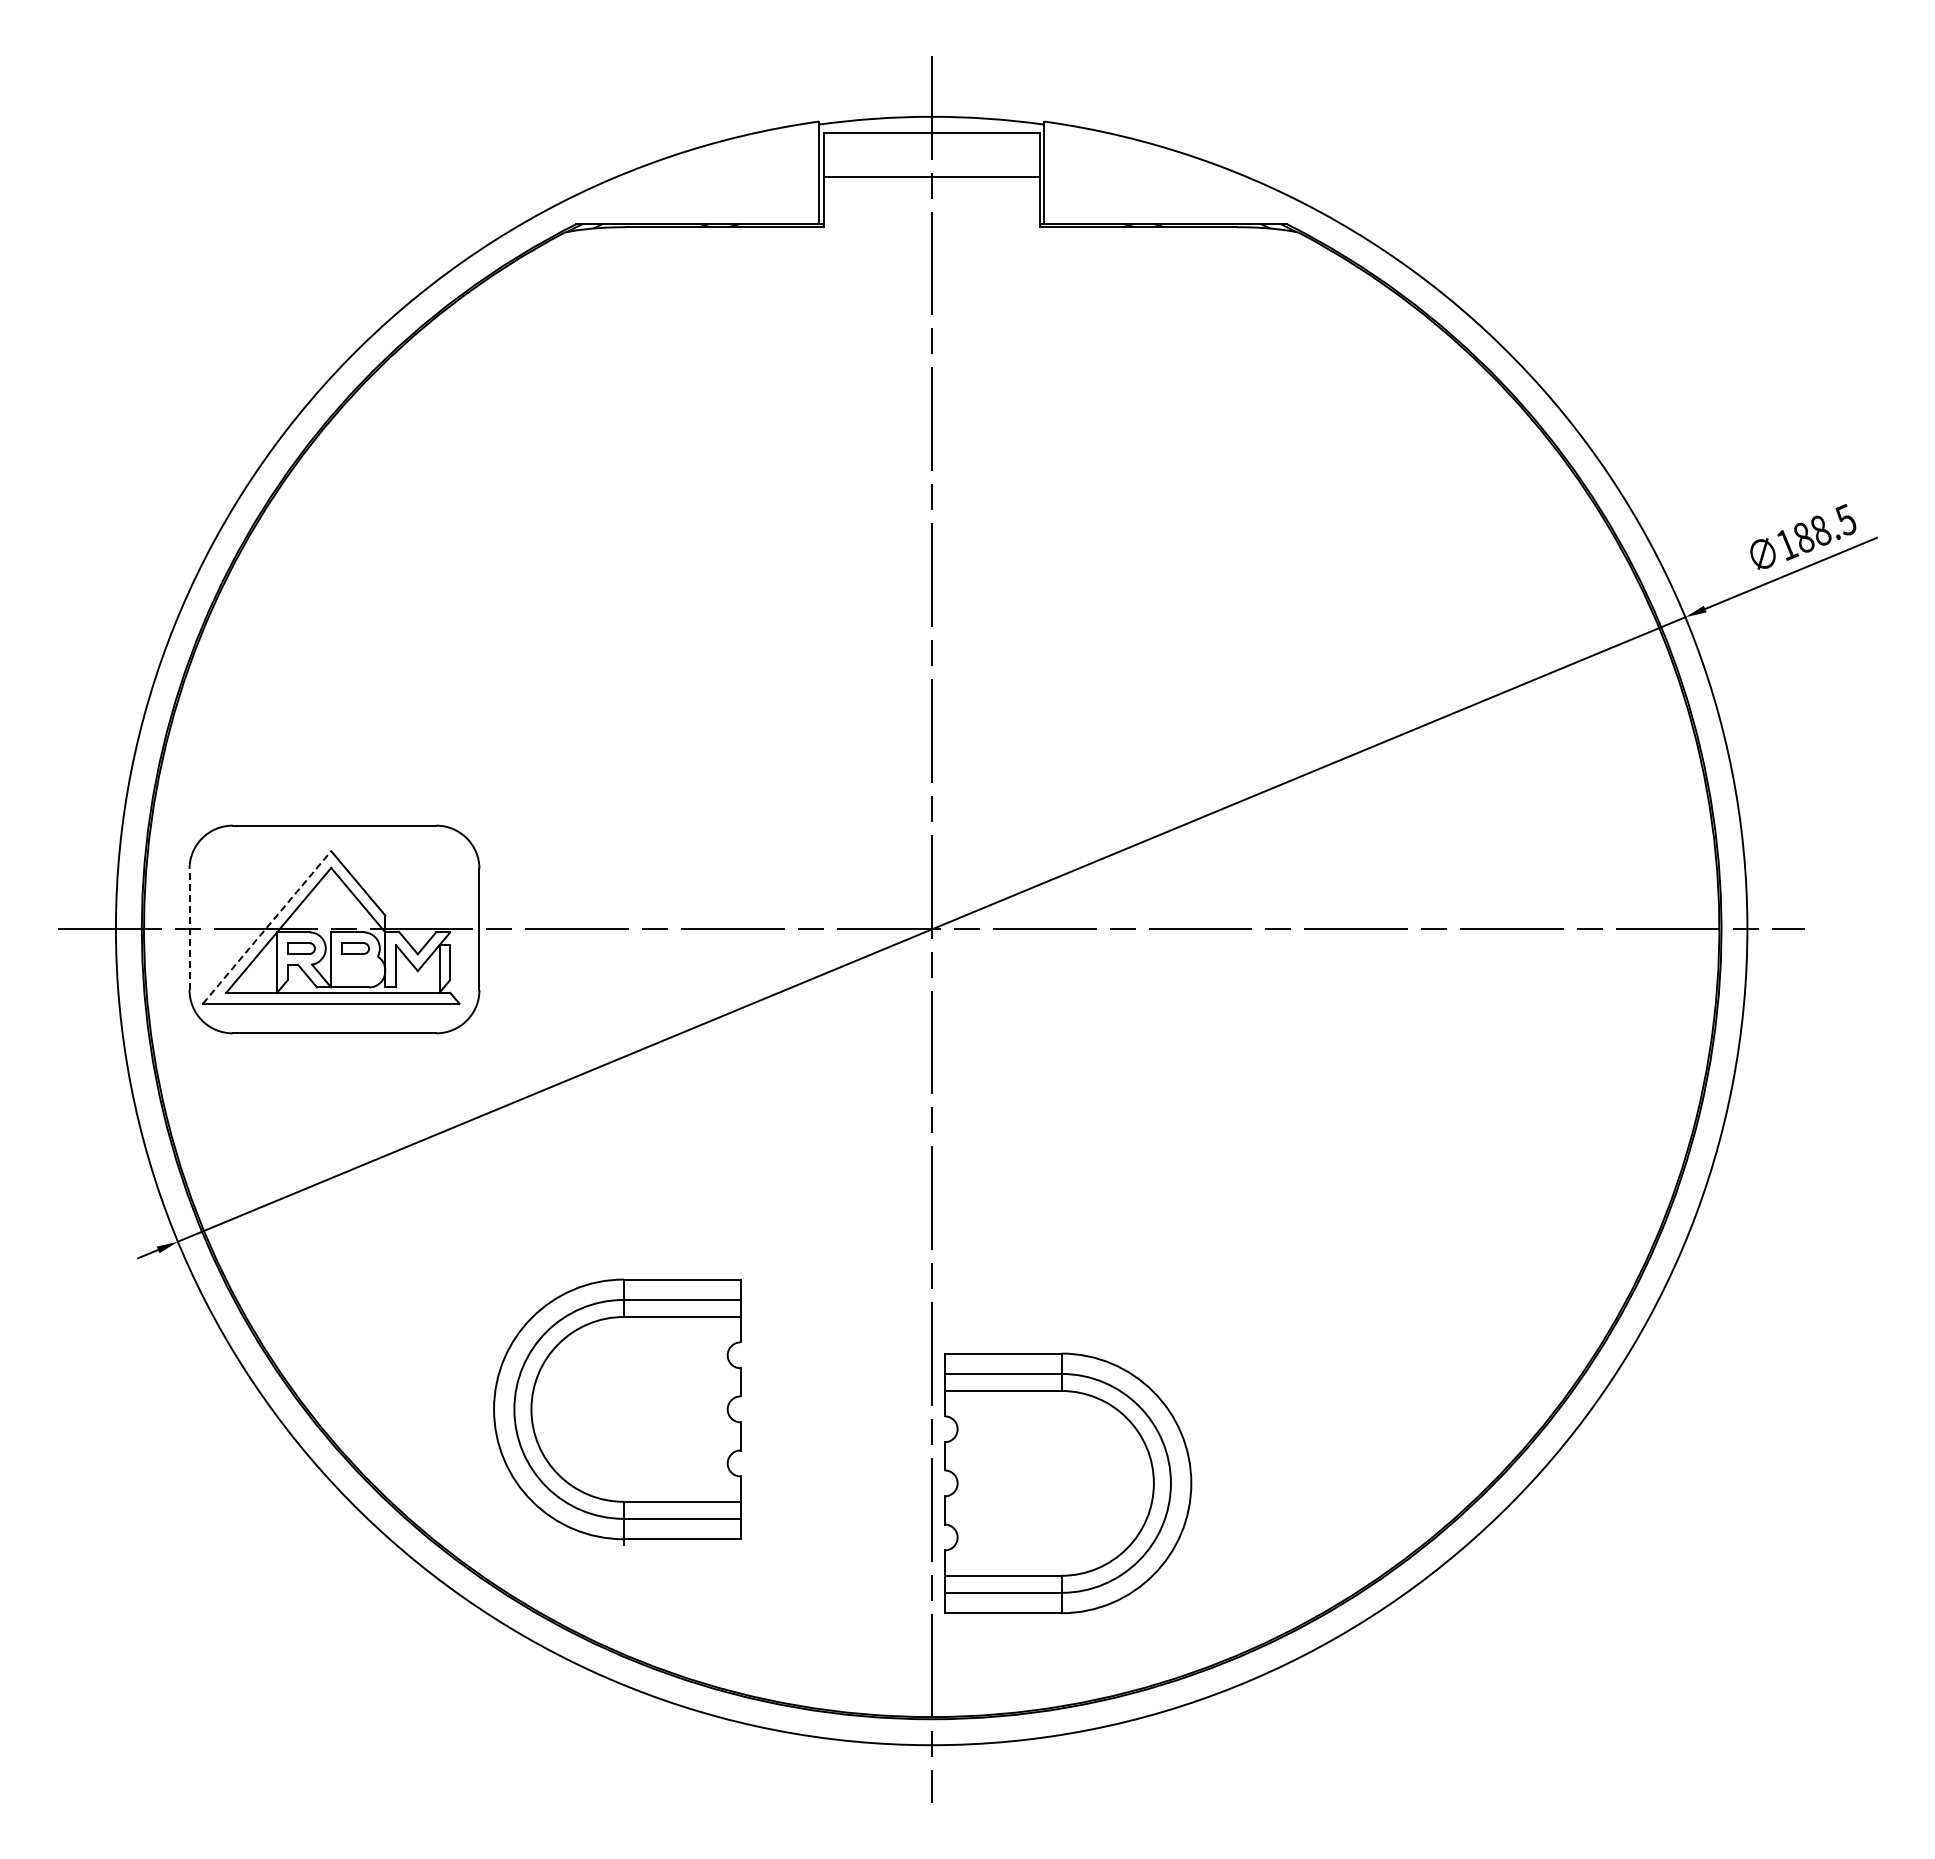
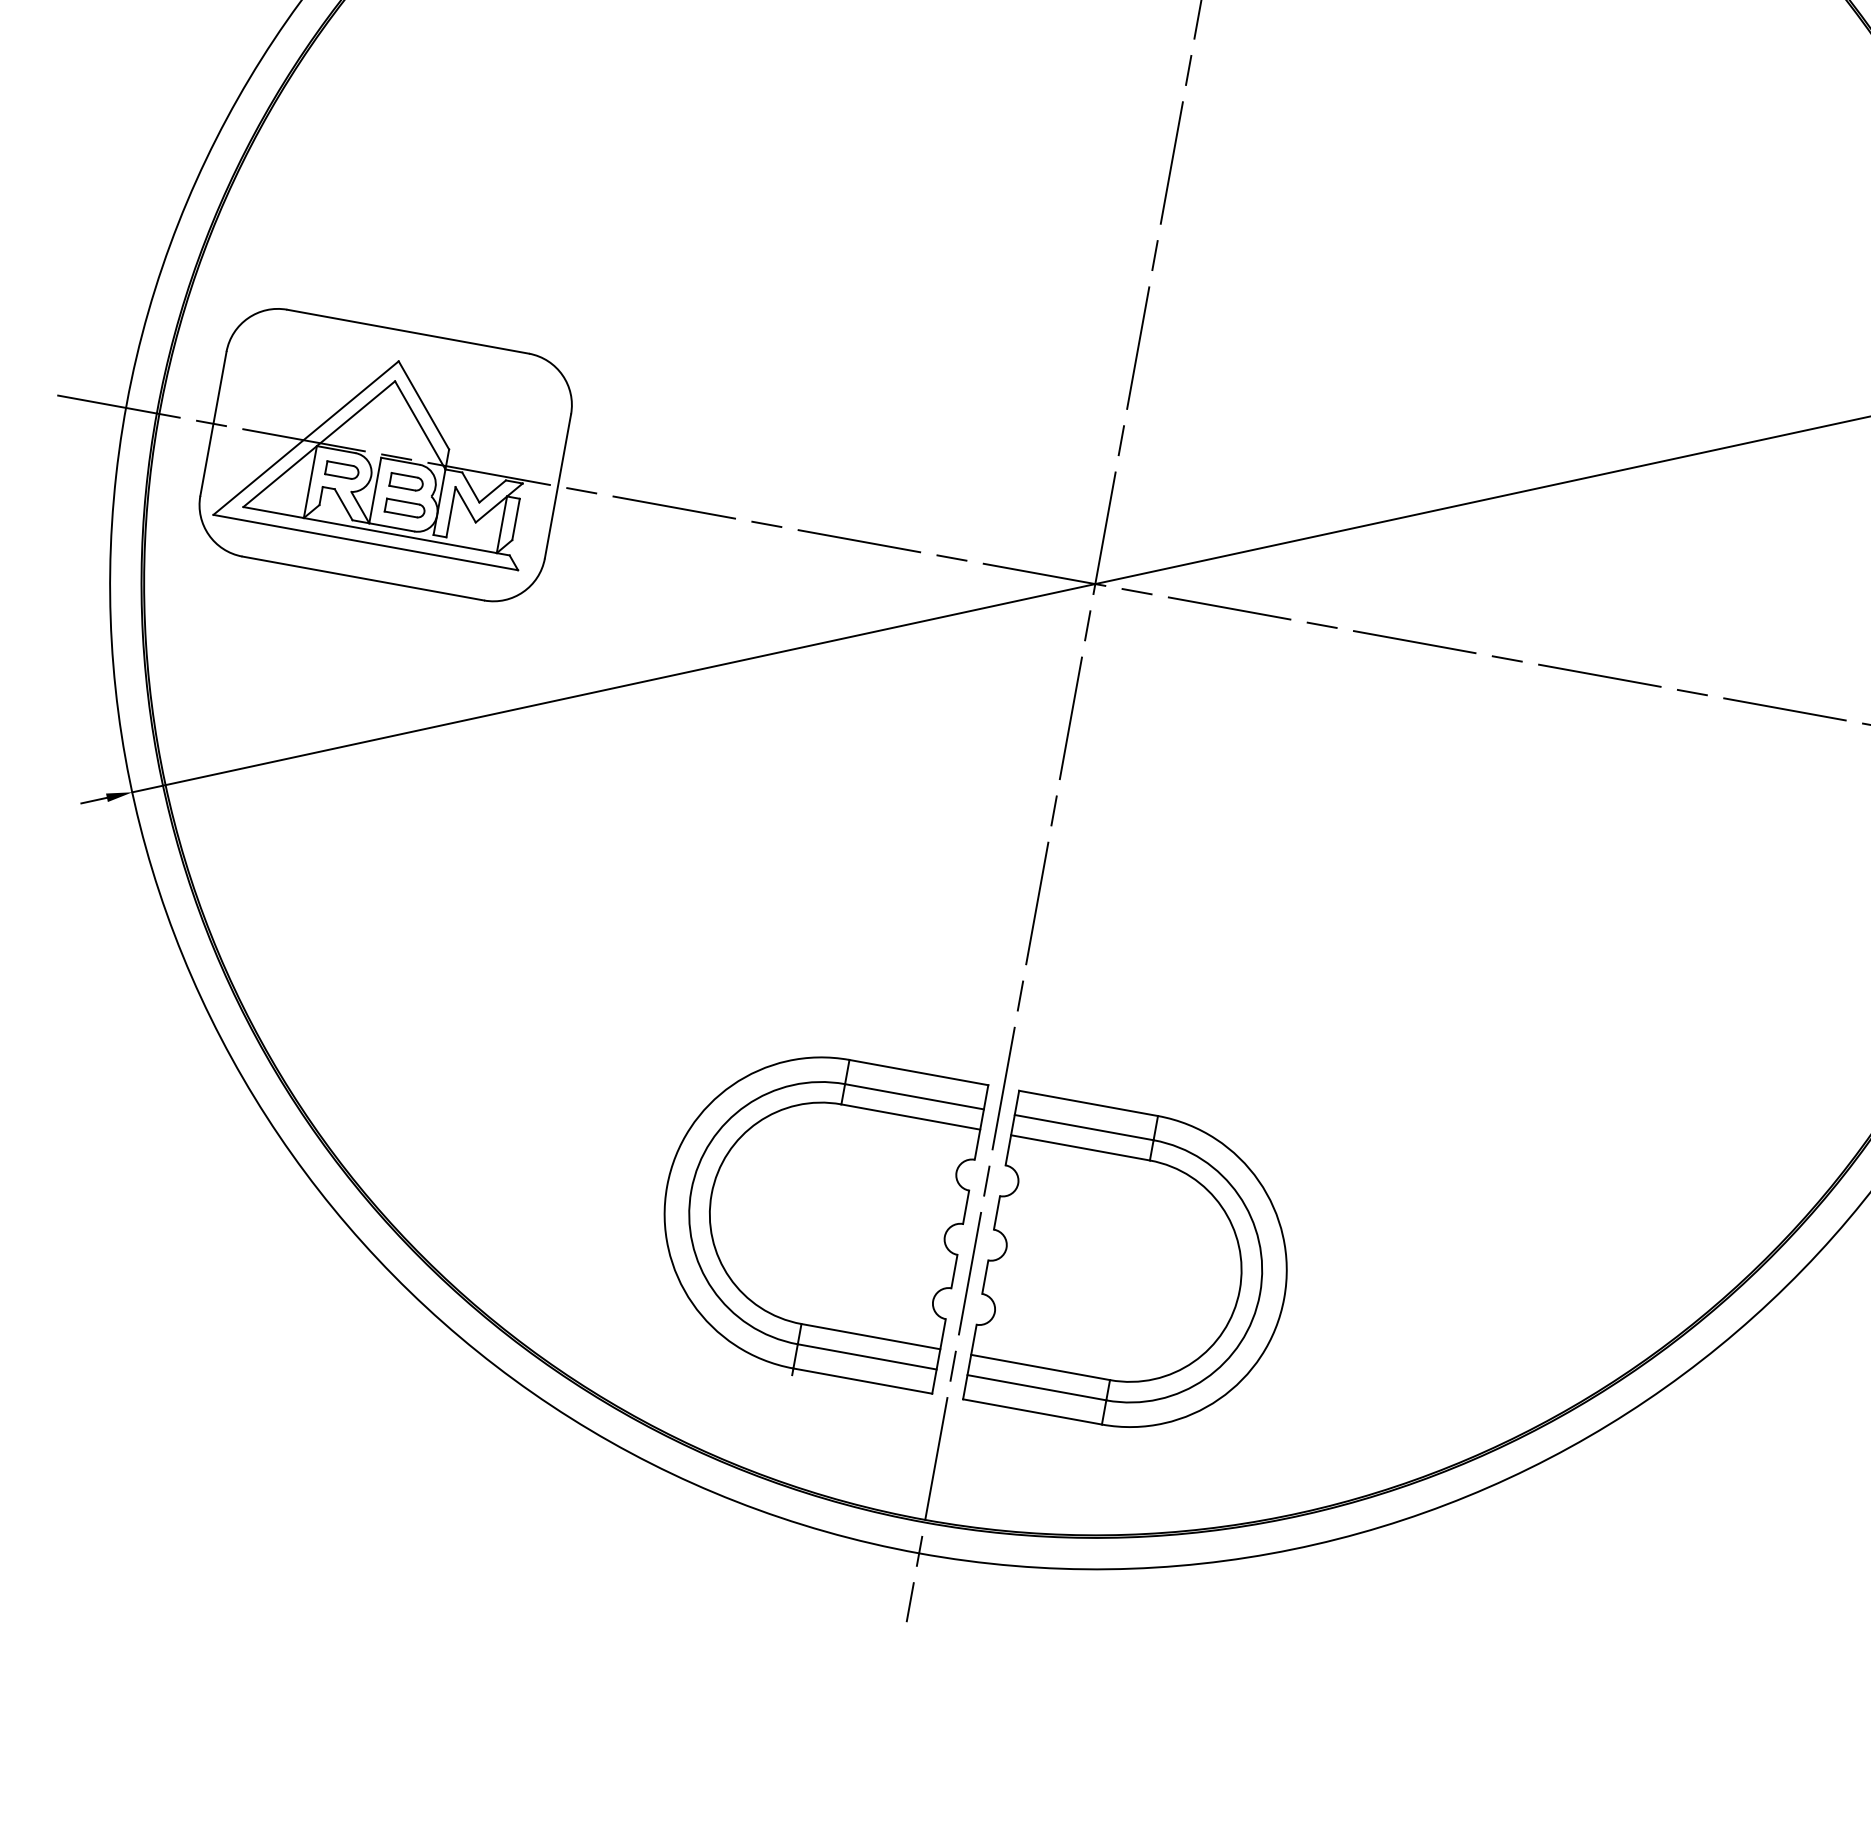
line: (267, 927) -> (306, 438), dashed -> solid
line: (189, 929) -> (213, 423), dashed -> solid
part: (358, 969) -> (405, 507), added
part: (617, 1411) -> (813, 1215), moved

